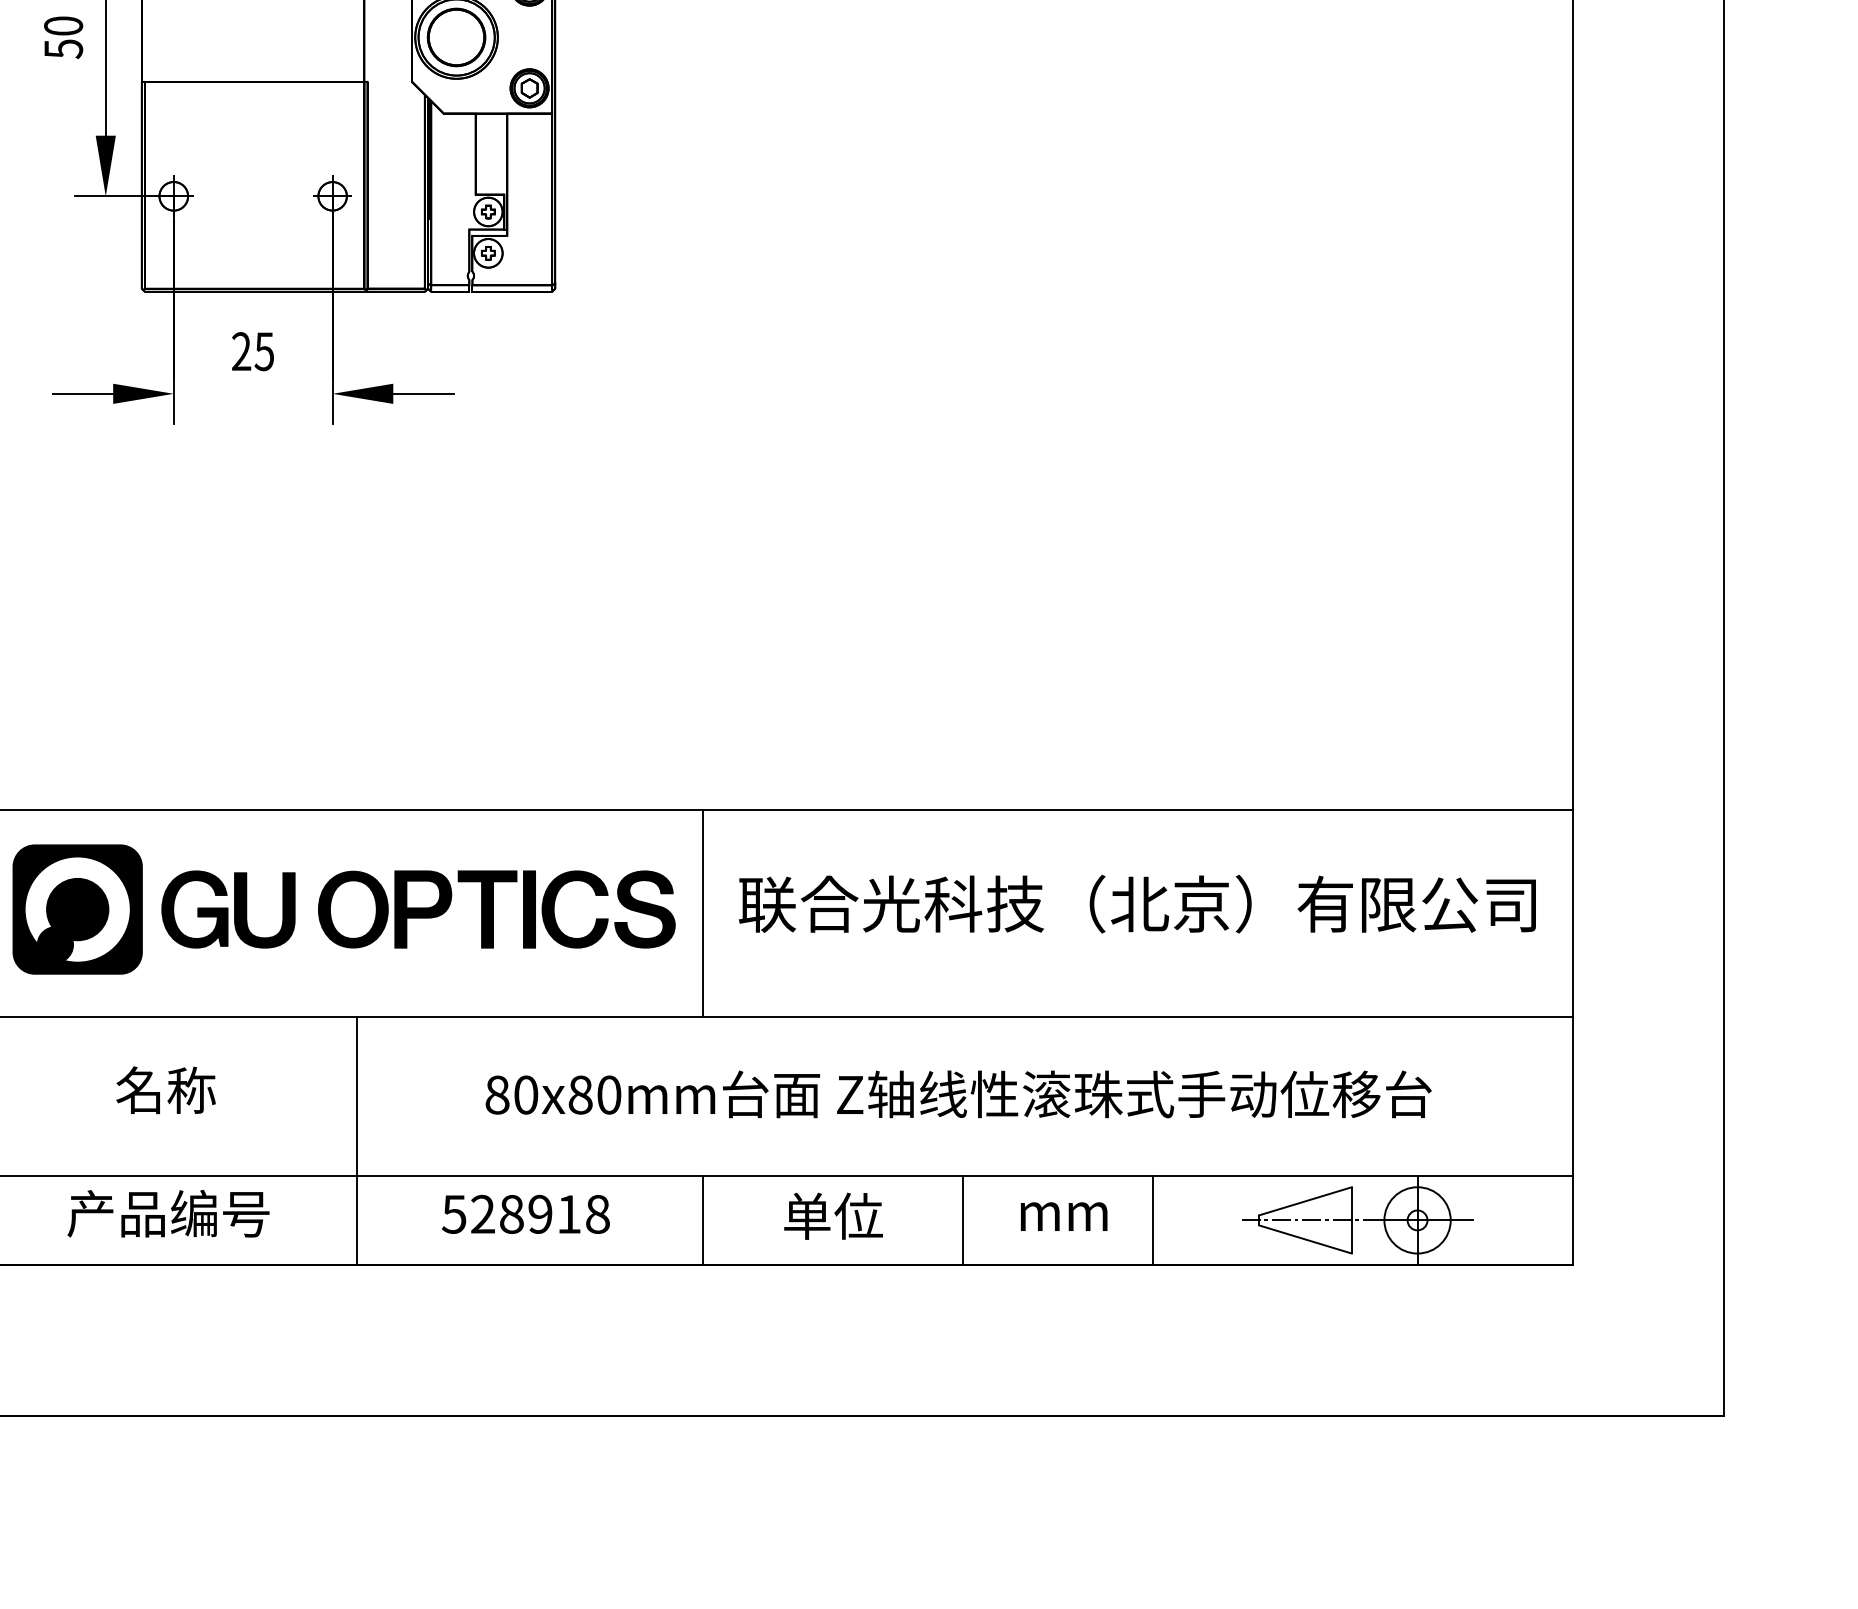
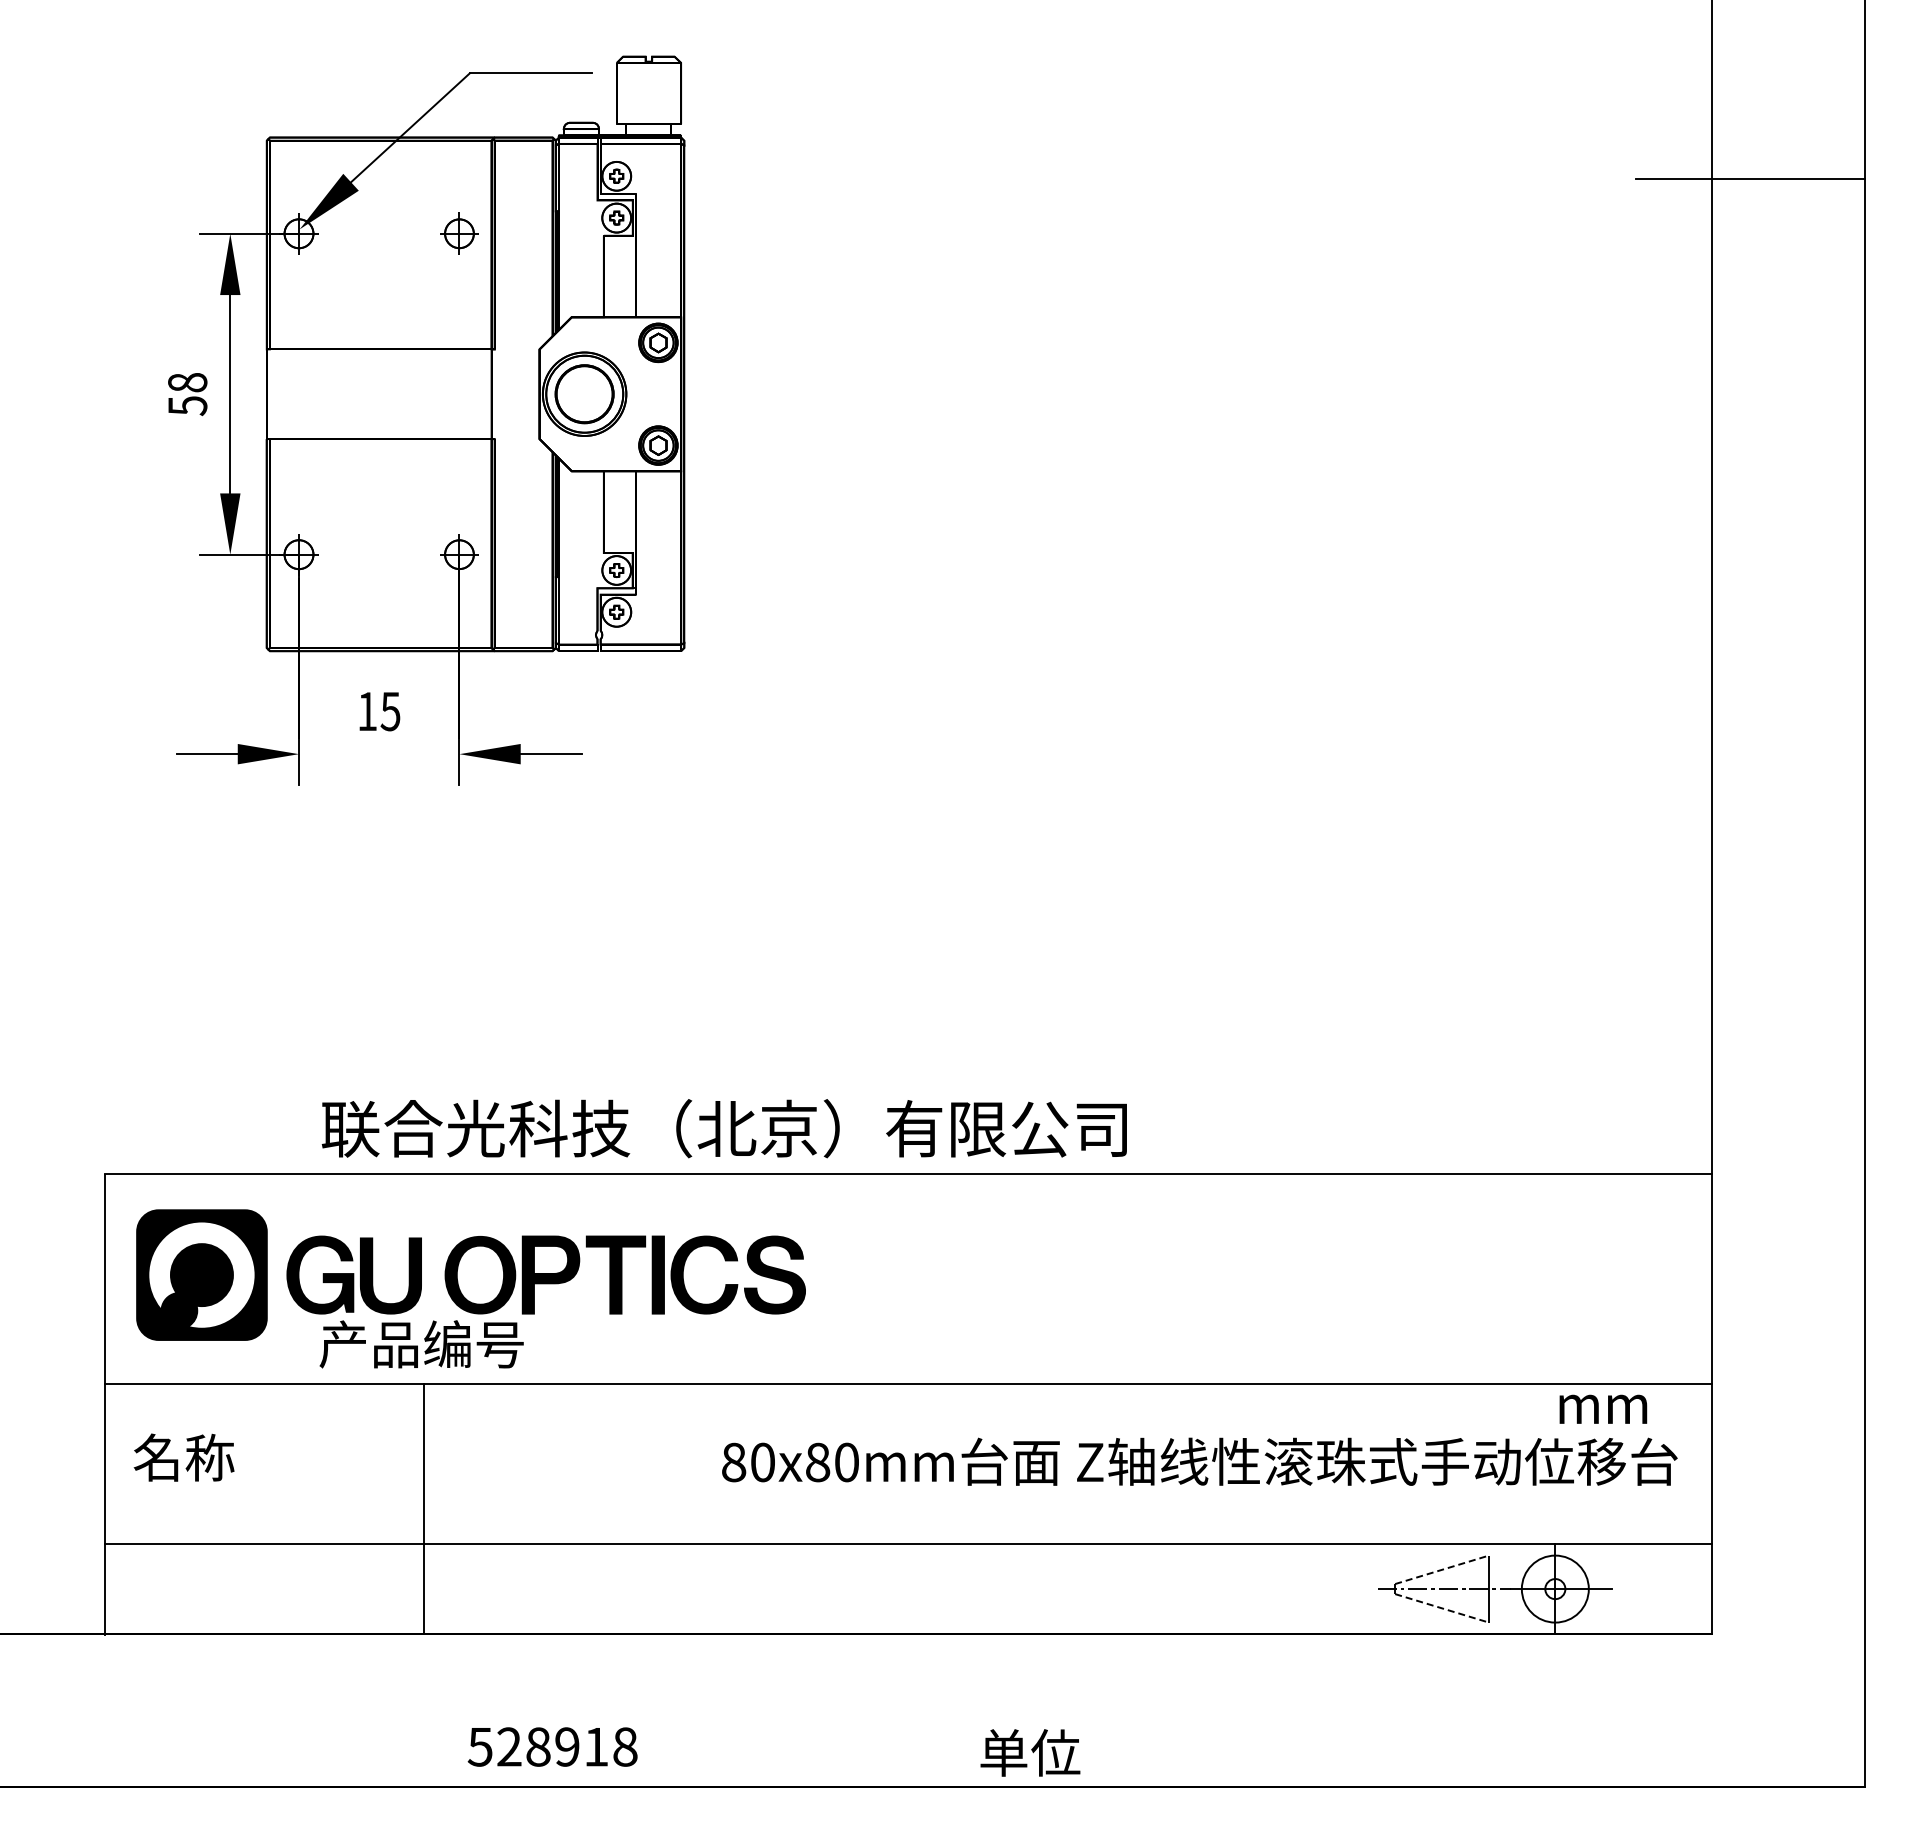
text: (63, 25) -> (187, 382), 50 -> 58
text: (241, 350) -> (367, 710), 25 -> 15
text: (1136, 904) -> (723, 1128), moved
line: (702, 912) -> (833, 1278), removed
text: (165, 1090) -> (183, 1457), moved
text: (958, 1094) -> (1199, 1461), moved
line: (356, 1140) -> (423, 1508), moved
line: (1305, 1201) -> (1442, 1569), solid -> dashed
text: (168, 1213) -> (421, 1344), moved
text: (525, 1213) -> (552, 1746), moved
text: (833, 1215) -> (1030, 1752), moved
text: (1064, 1215) -> (1603, 1408), moved
line: (702, 1219) -> (833, 1588), removed
line: (962, 1219) -> (1095, 1588), removed
line: (1153, 1219) -> (1288, 1588), removed
line: (1305, 1239) -> (1442, 1608), solid -> dashed

